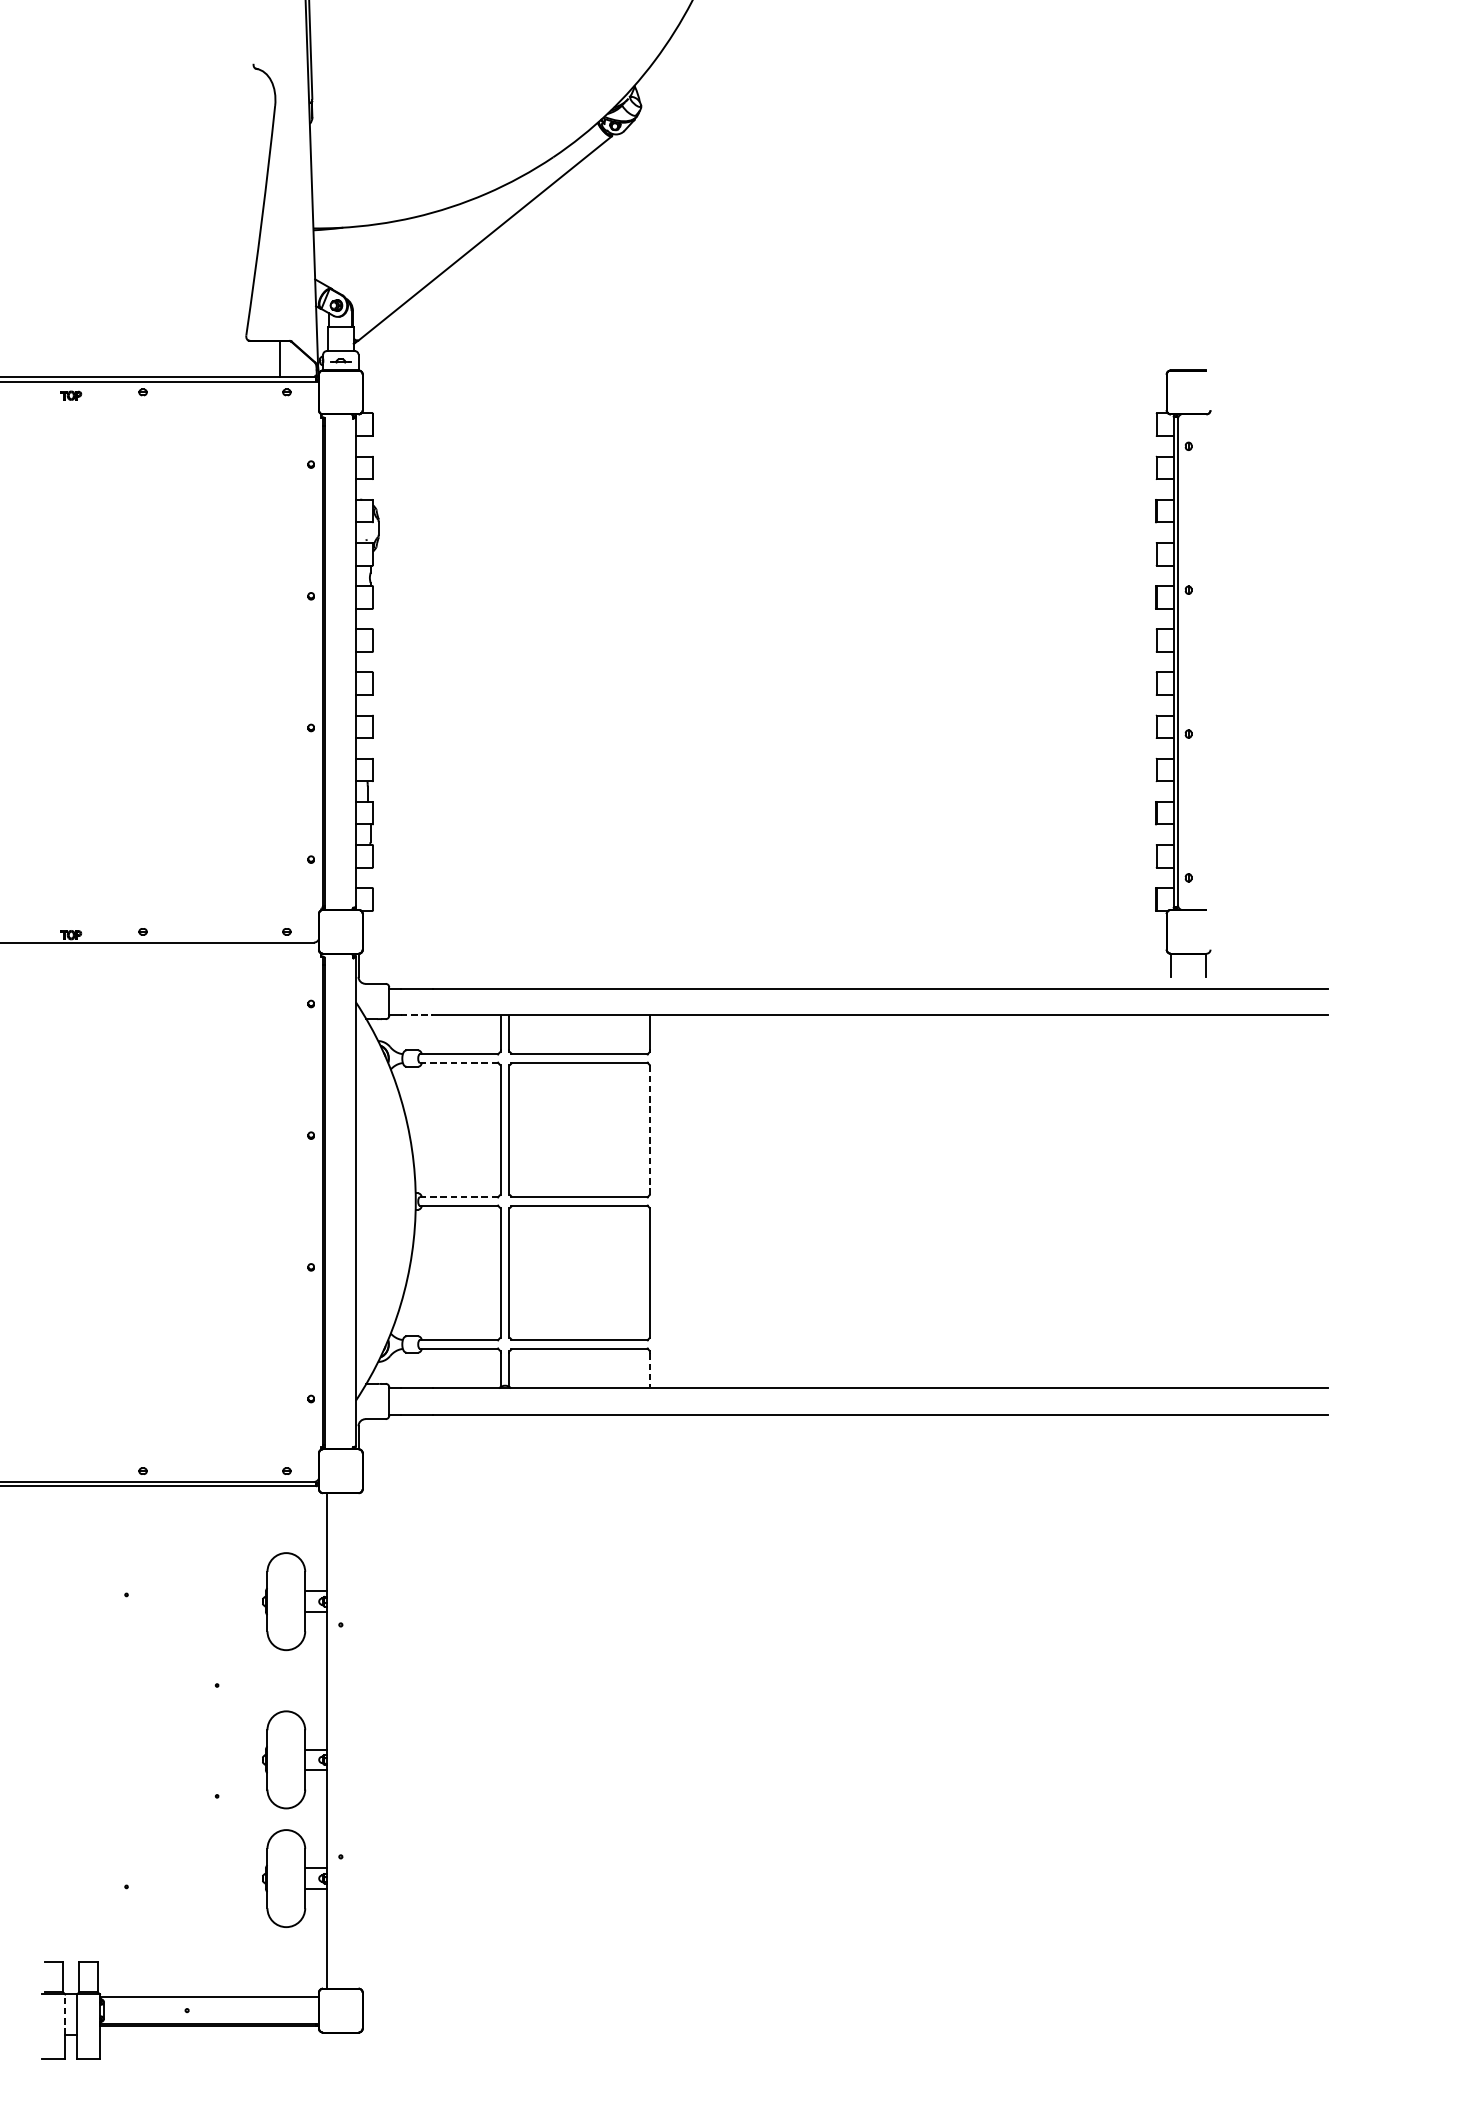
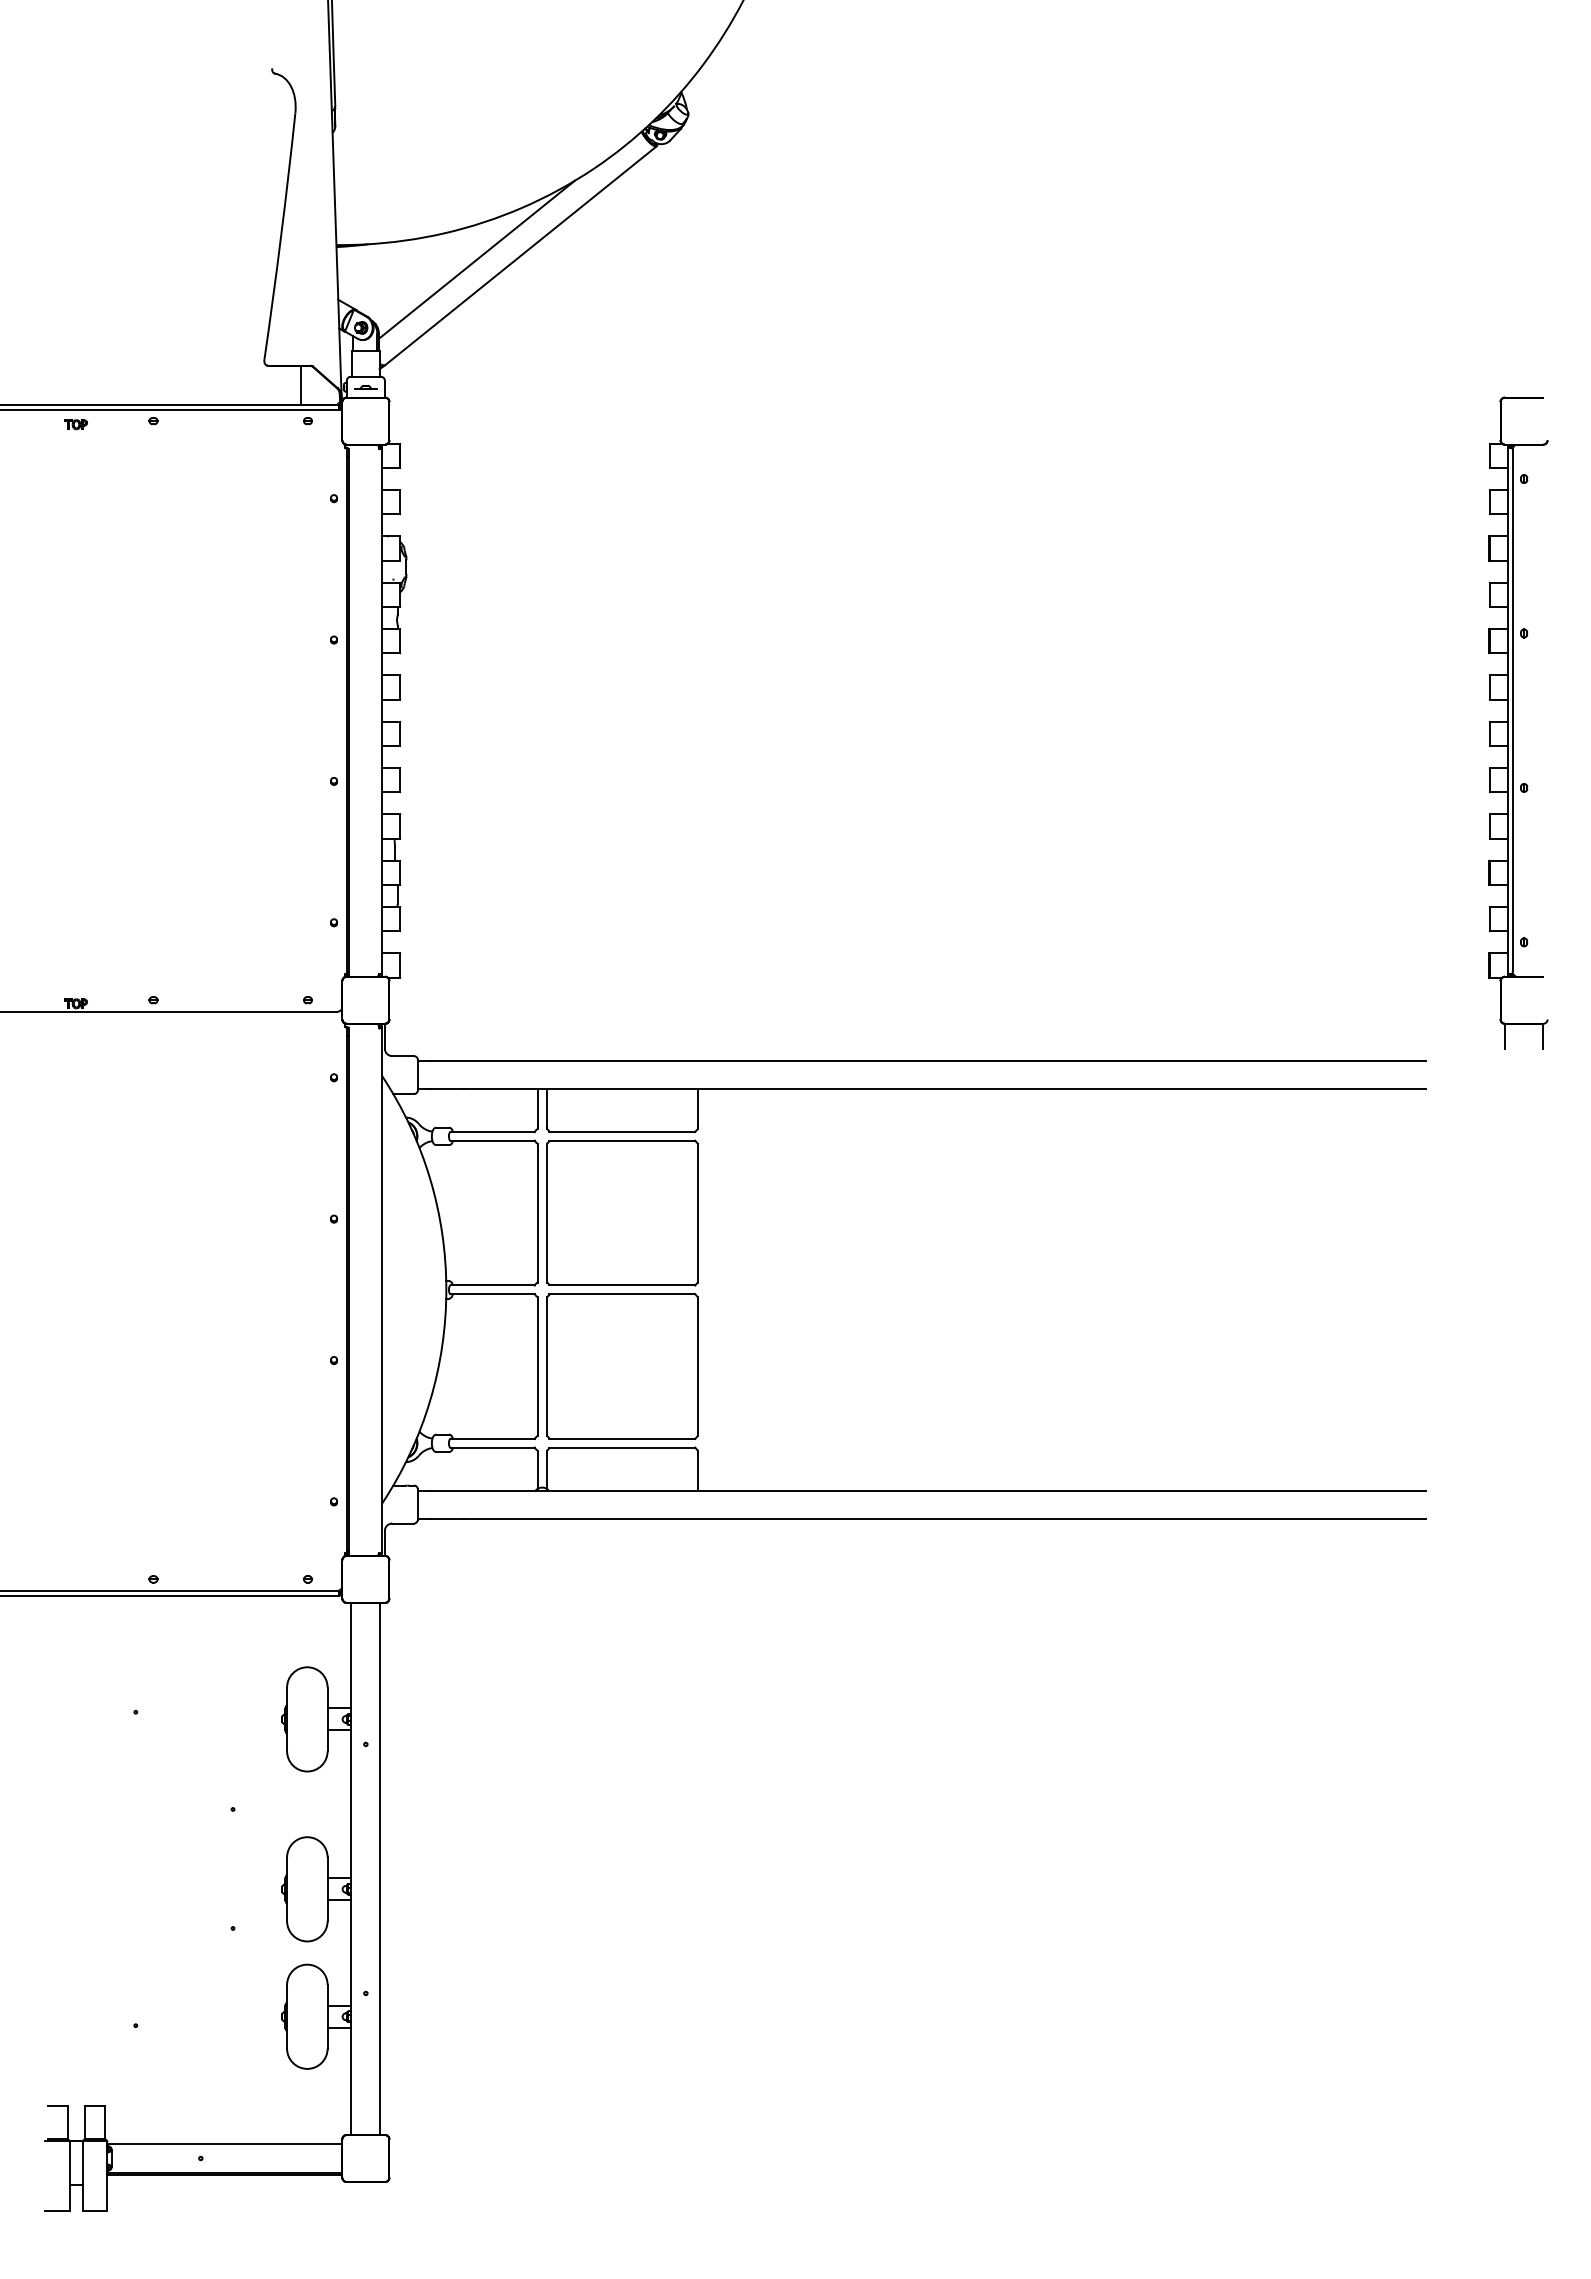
line: (443, 241) -> (476, 259), added
part: (1183, 673) -> (1518, 722), moved
line: (416, 1014) -> (447, 1089), dashed -> solid
line: (459, 1062) -> (493, 1140), dashed -> solid
line: (650, 1130) -> (698, 1213), dashed -> solid
line: (459, 1197) -> (493, 1285), dashed -> solid
line: (650, 1370) -> (698, 1471), dashed -> solid
line: (354, 1740) -> (380, 1868), added
line: (64, 2014) -> (69, 2162), dashed -> solid

